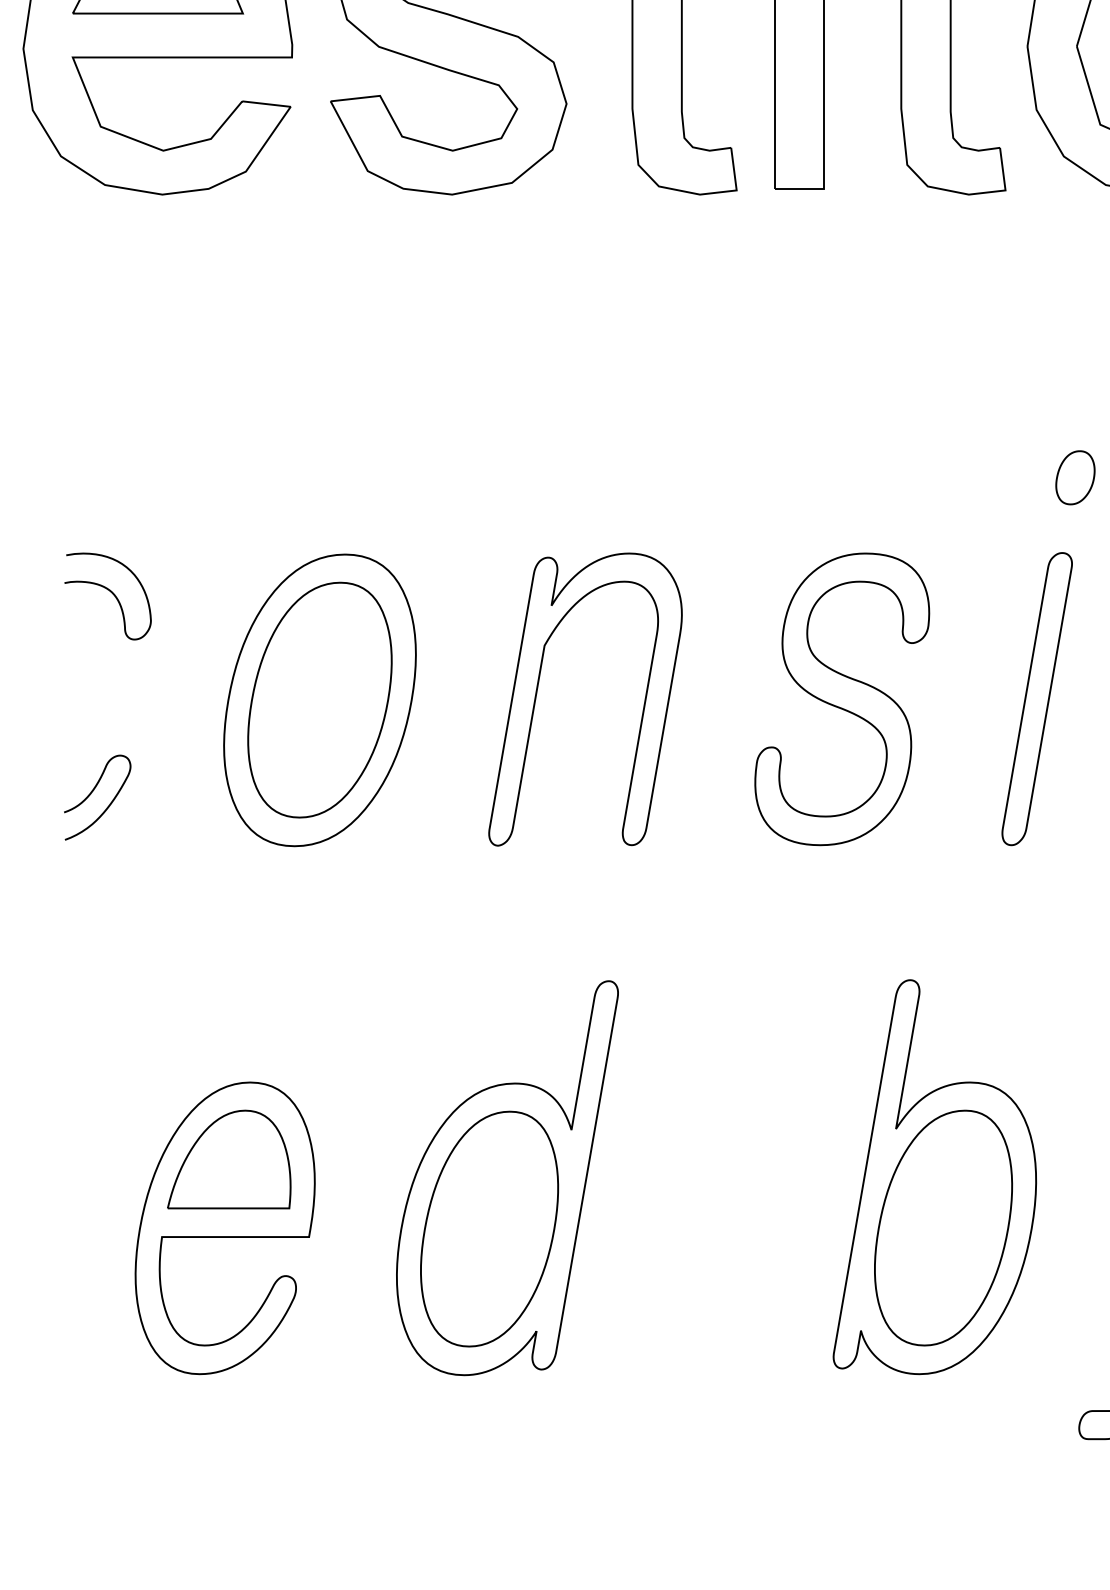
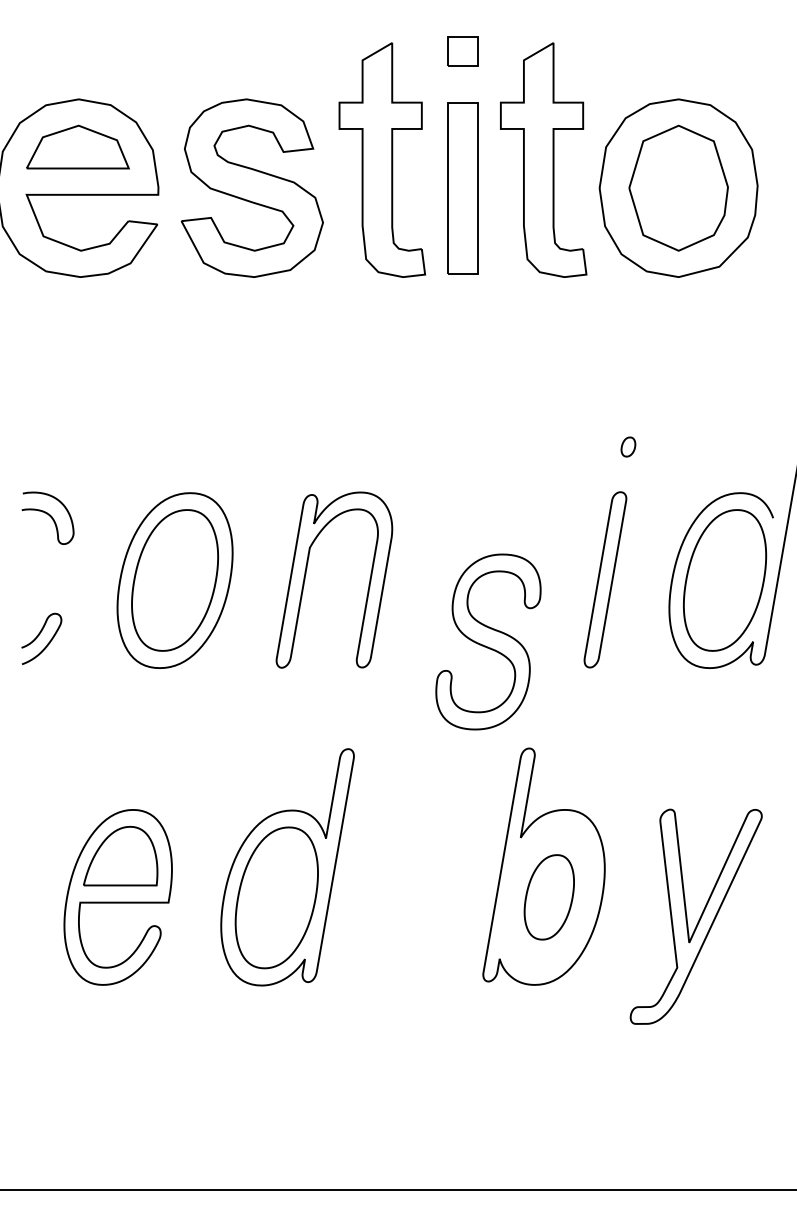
part: (1075, 476) -> (628, 446), size x0.6
part: (842, 698) -> (488, 641), moved
part: (943, 1228) -> (549, 897), size x0.6

